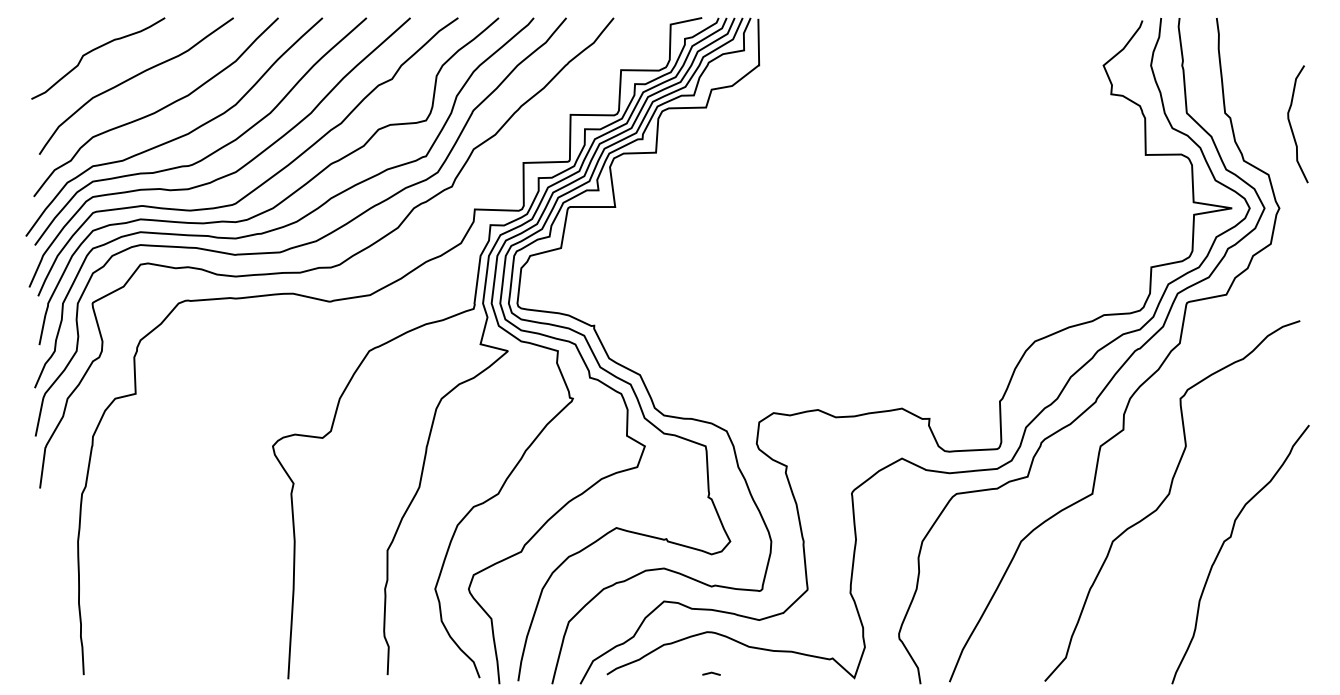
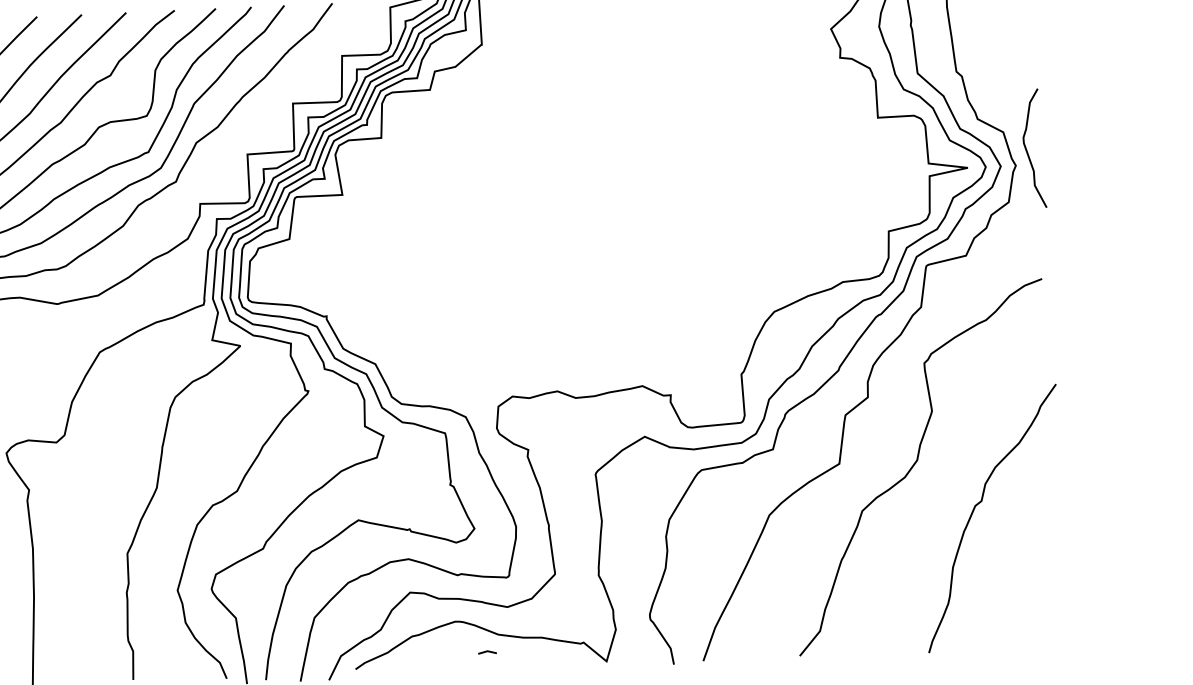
curve: (1291, 124) -> (1027, 149), moved
line: (711, 673) -> (487, 652), moved

